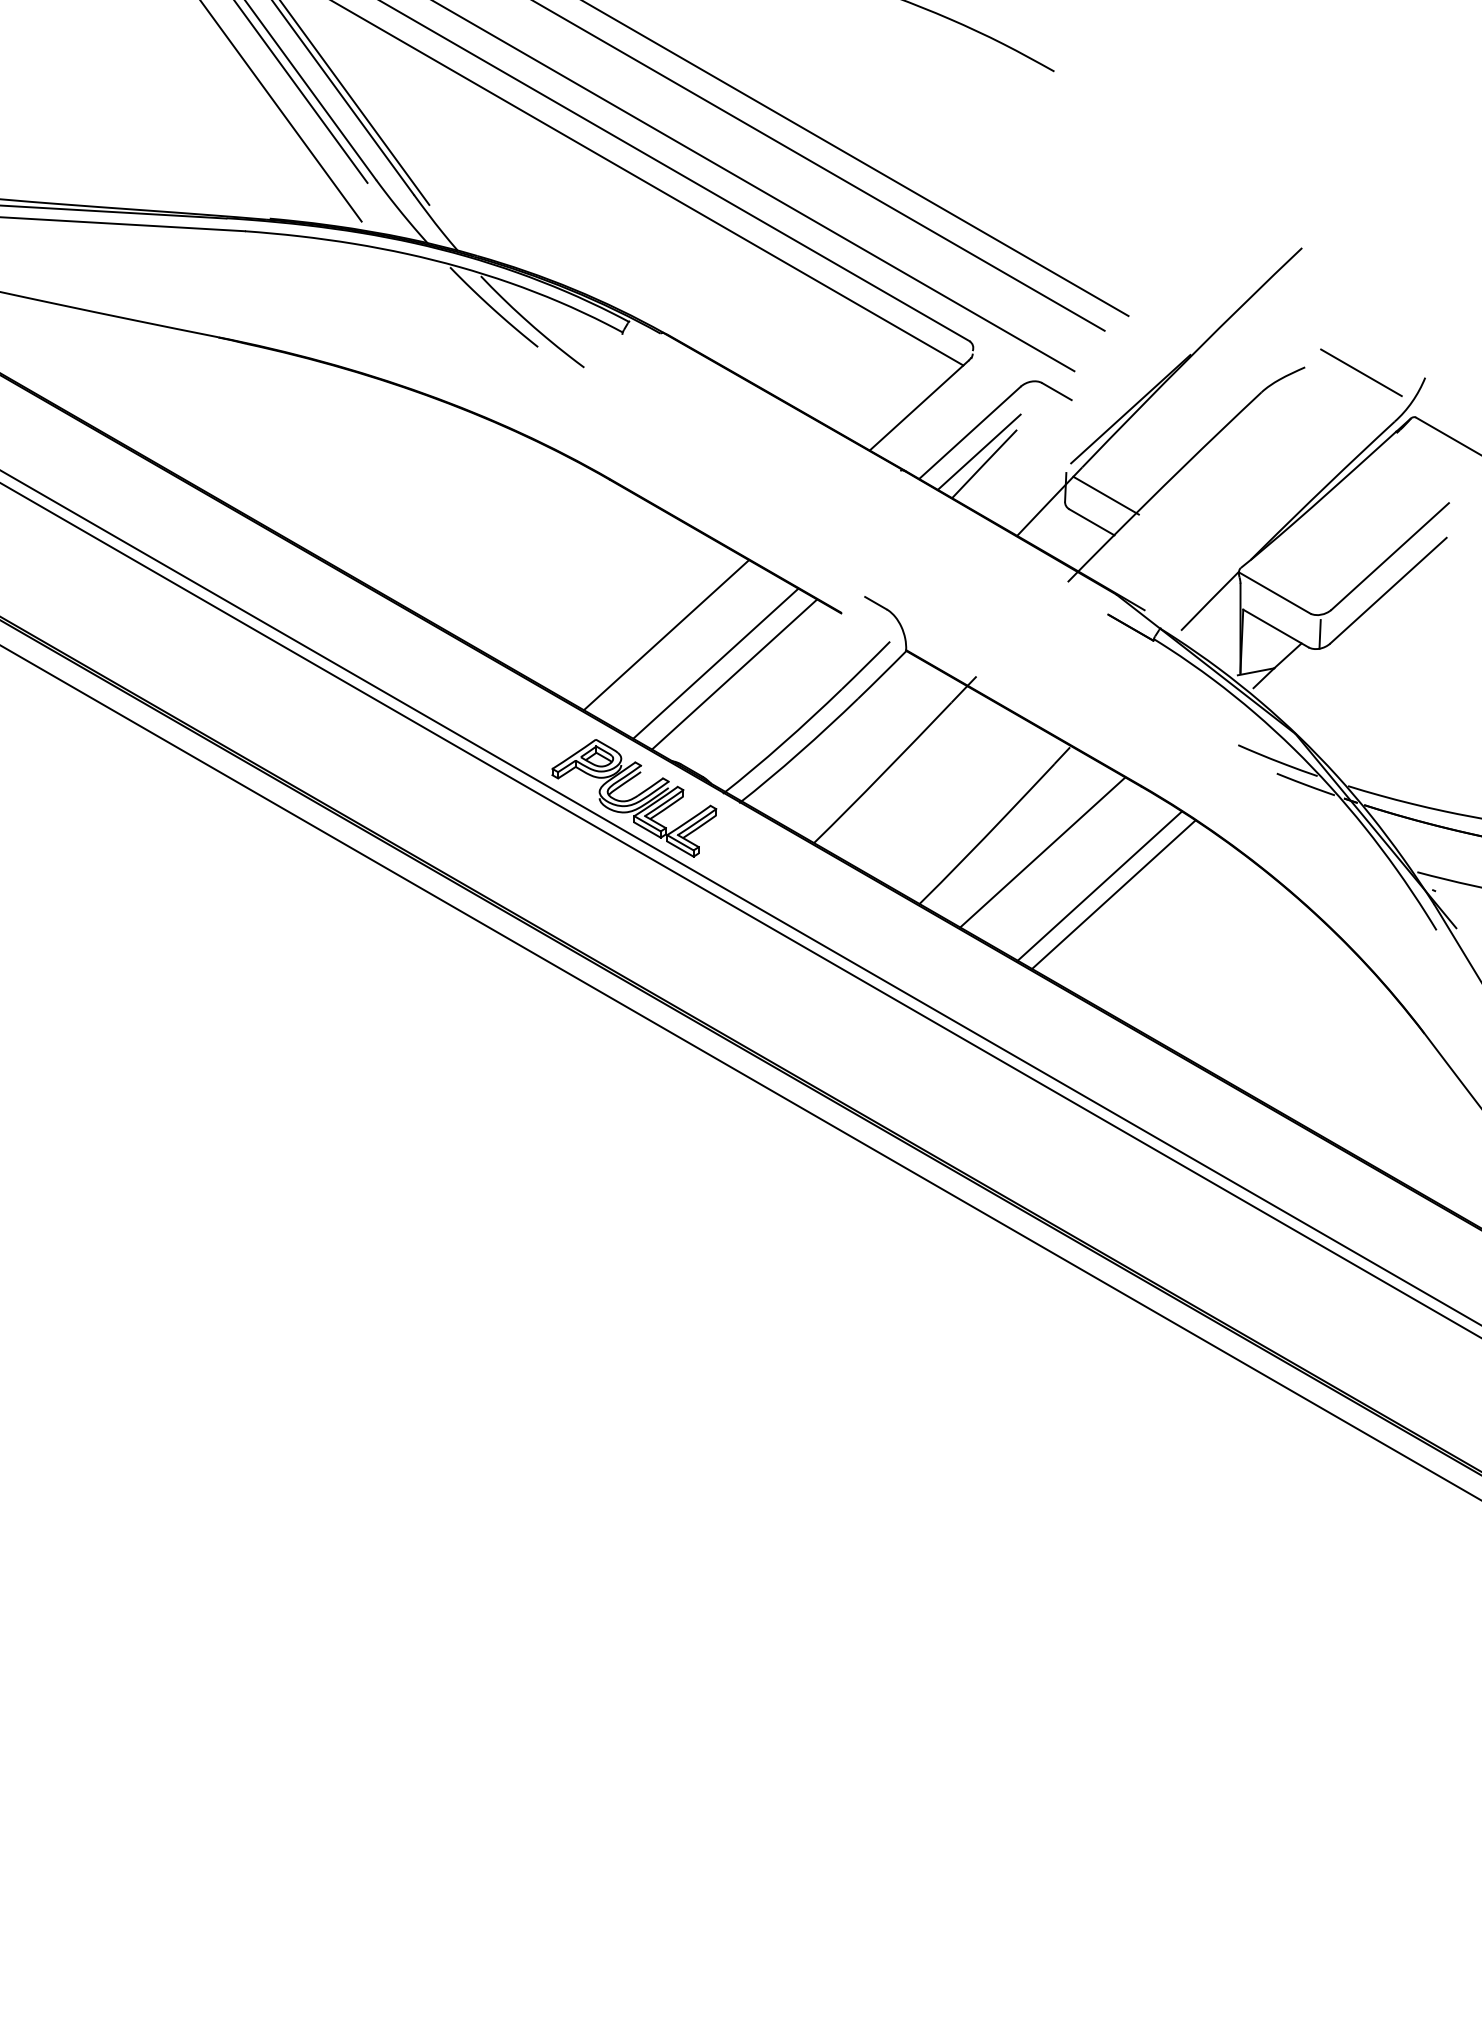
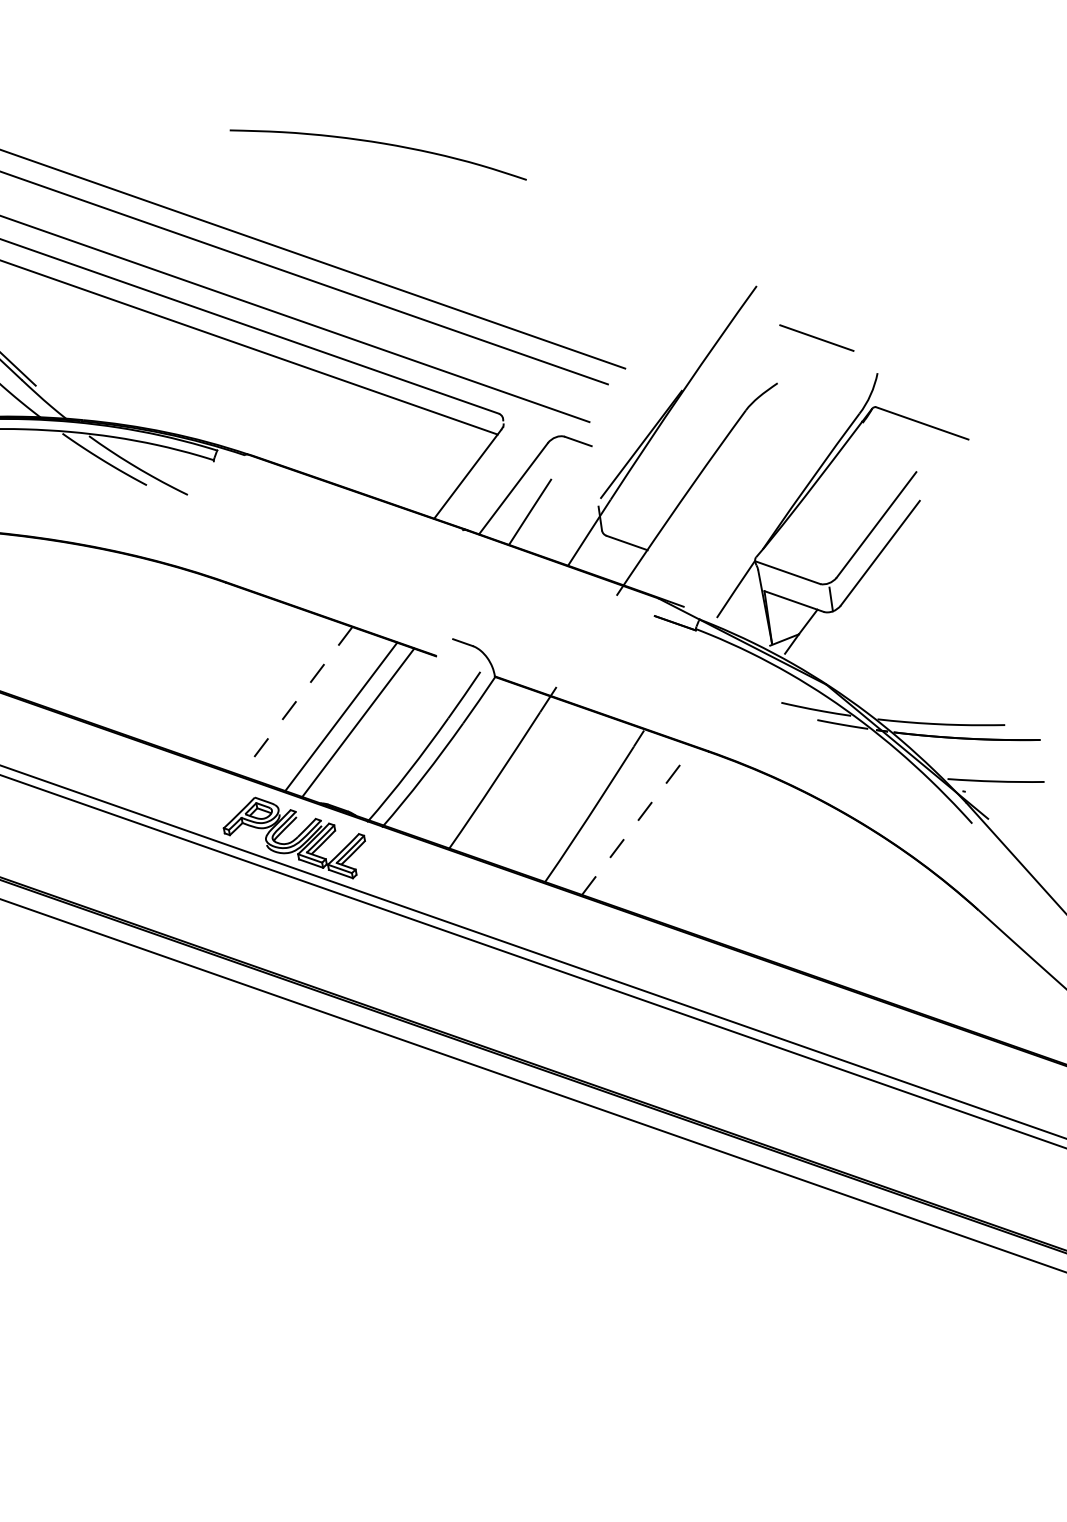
line: (1361, 372) -> (816, 337), moved
line: (978, 451) -> (523, 502), removed
line: (1105, 495) -> (634, 519), removed
line: (666, 635) -> (296, 701), solid -> dashed
line: (1042, 852) -> (637, 820), solid -> dashed
line: (1099, 885) -> (689, 839), removed
line: (1113, 894) -> (702, 844), removed

